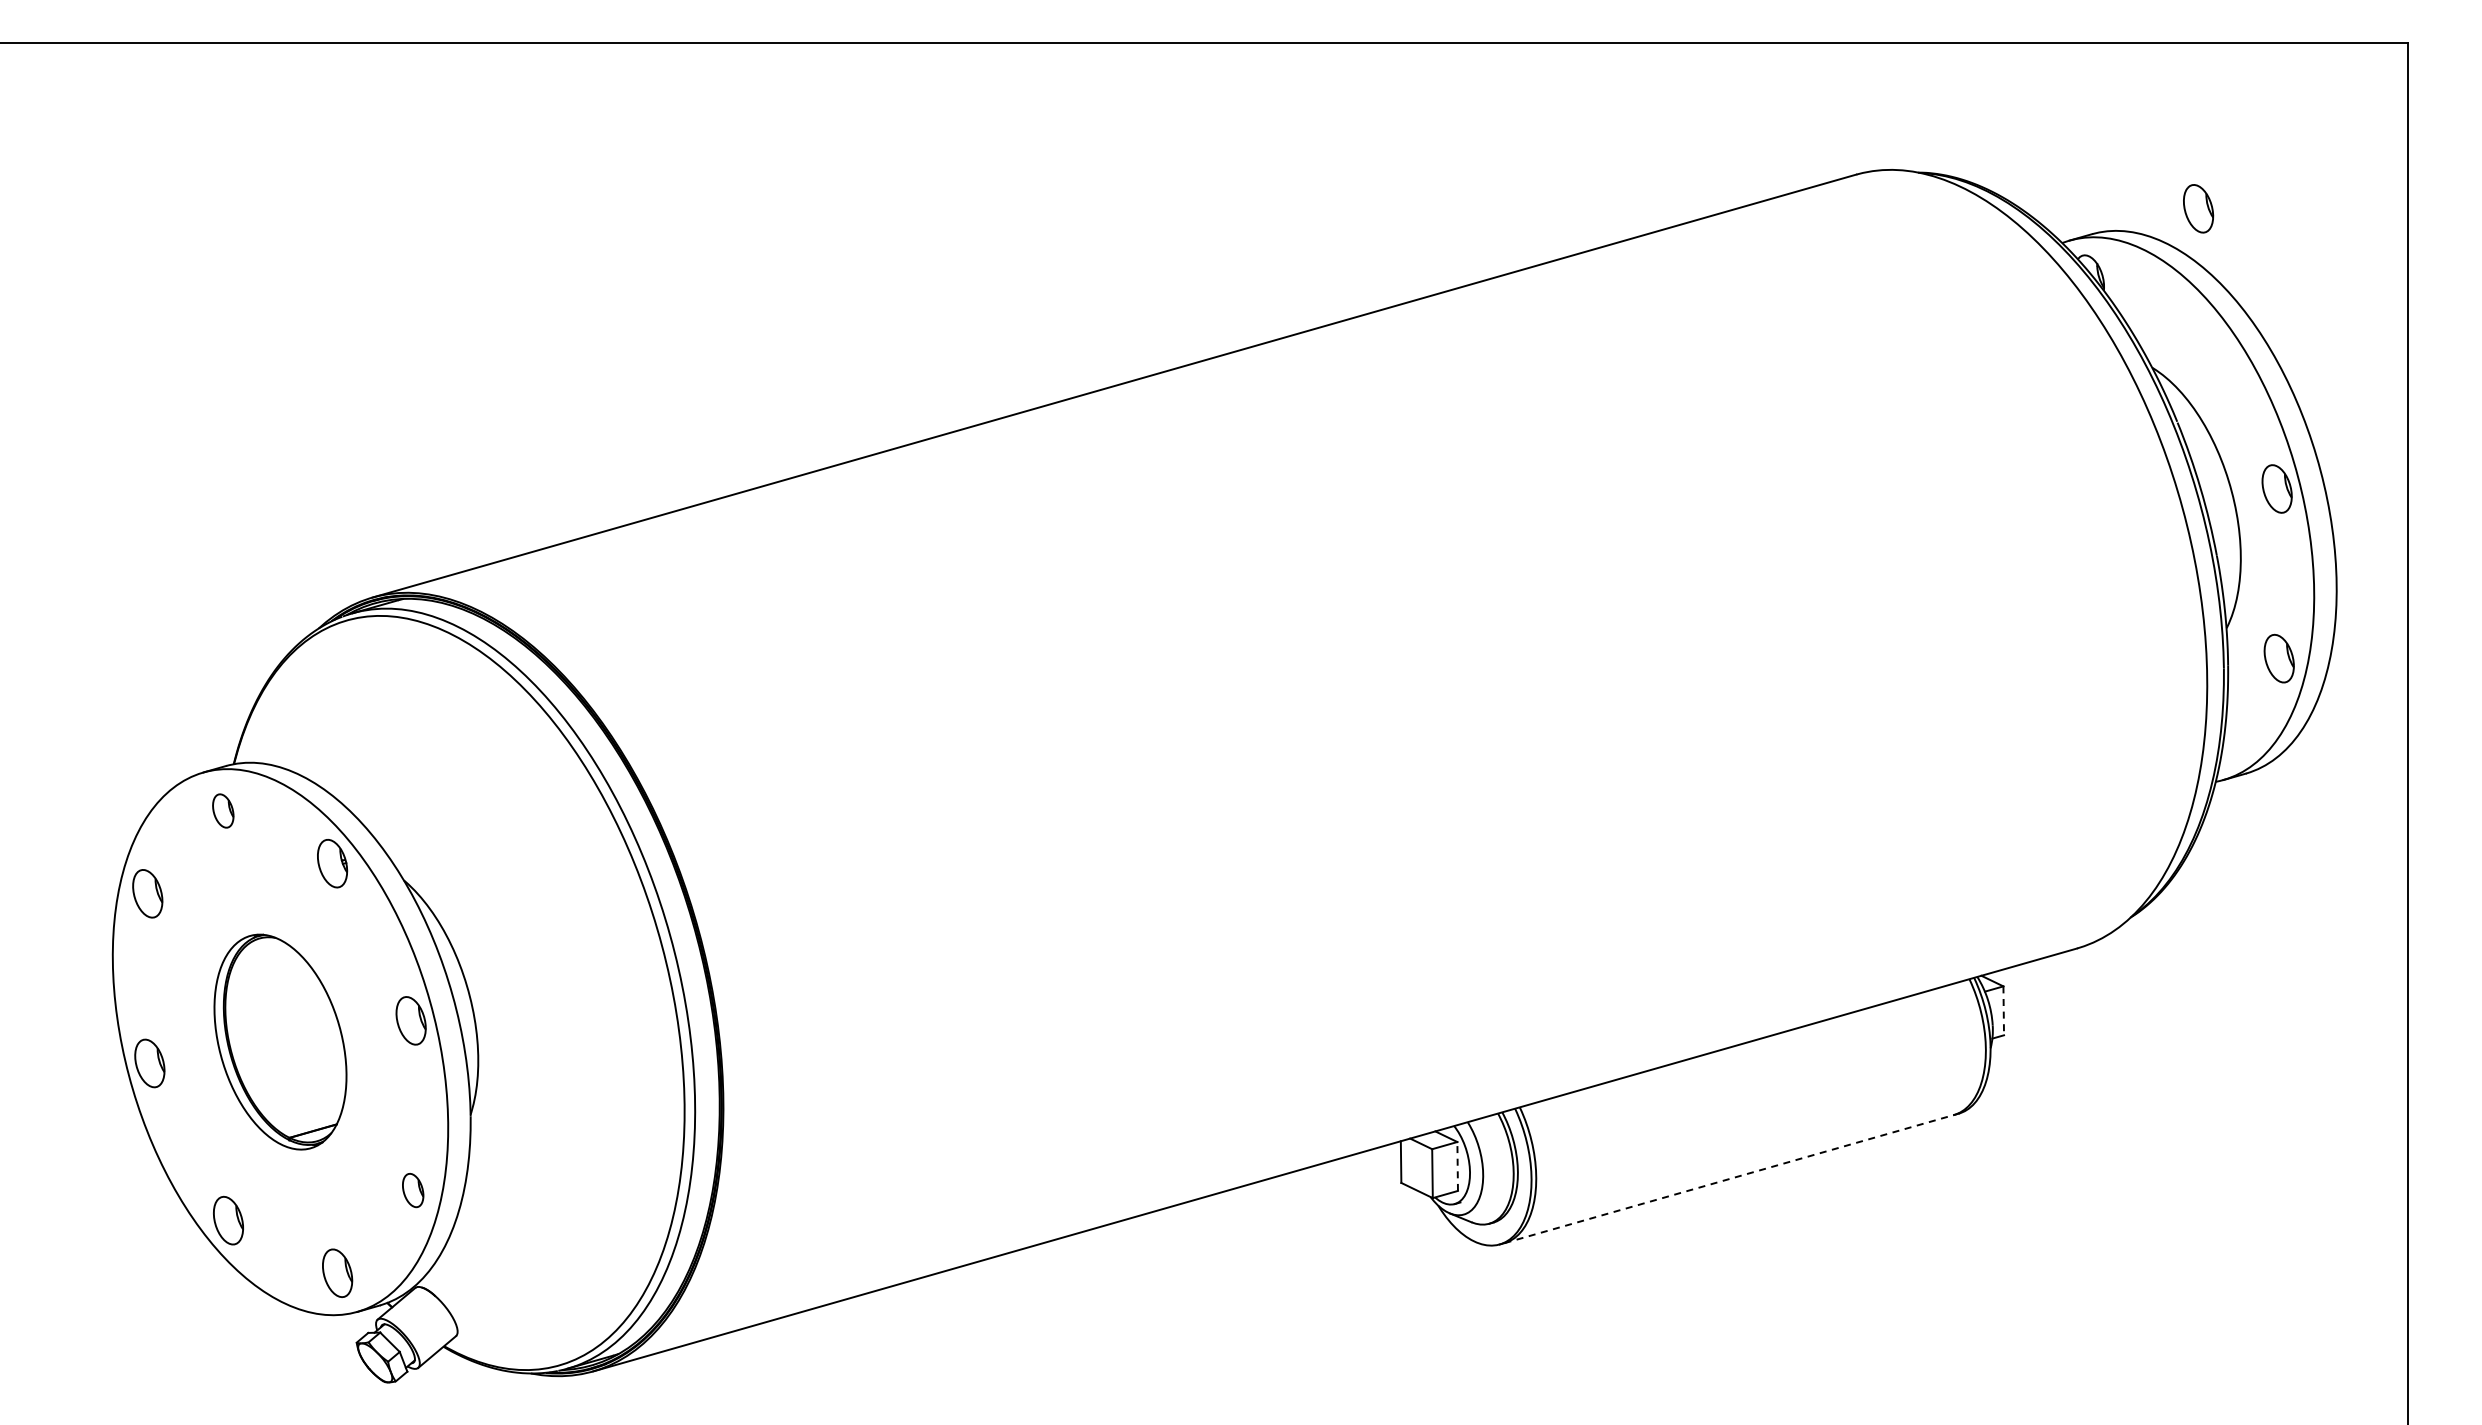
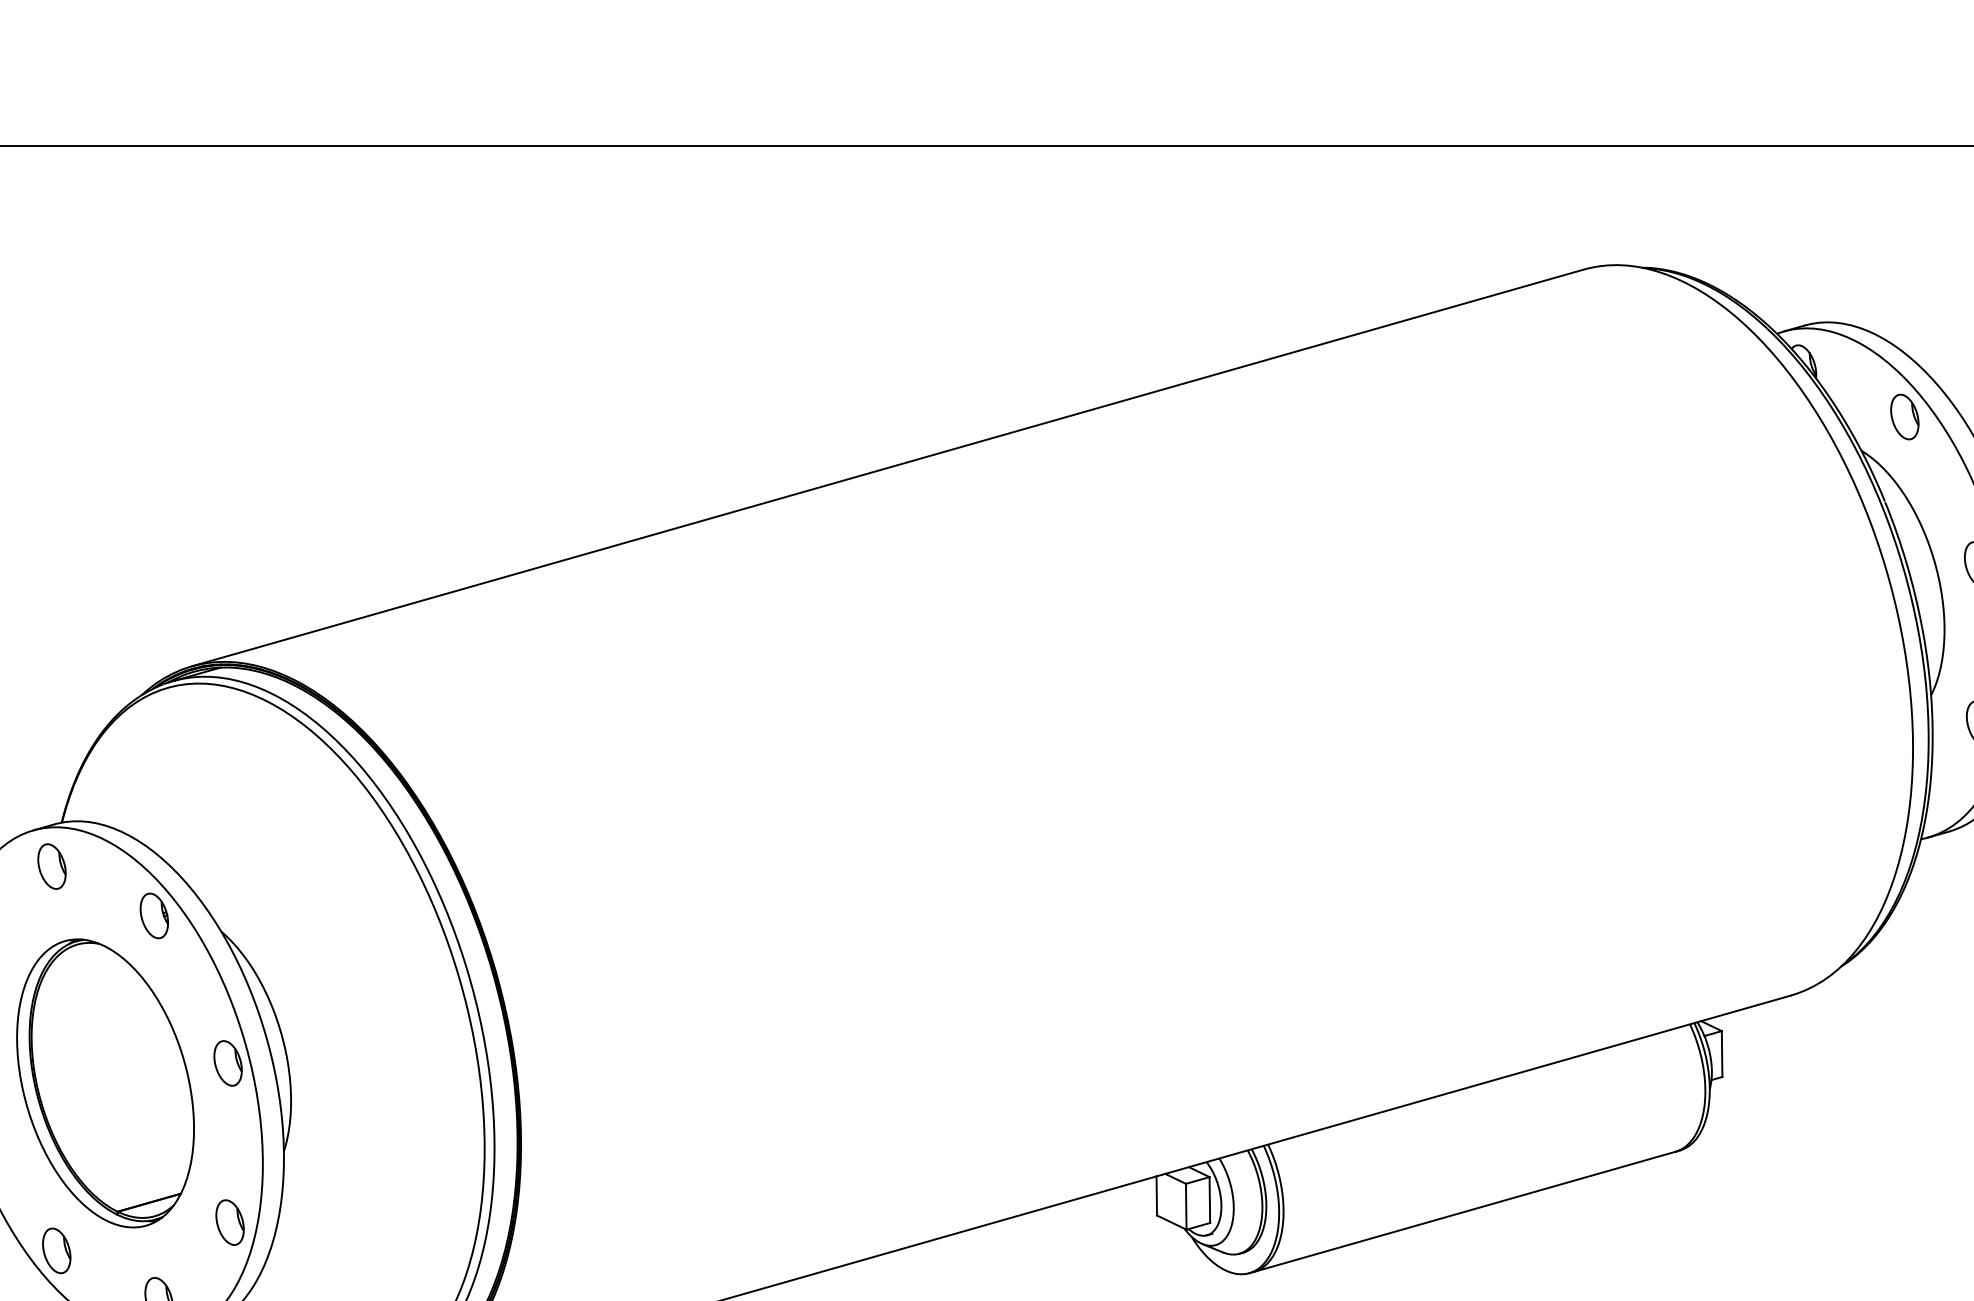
part: (2198, 208) -> (1904, 416), moved
part: (222, 810) -> (51, 866), size x1.43
line: (2003, 1011) -> (1721, 1054), dashed -> solid
part: (280, 1041) -> (105, 1082), size x1.43
line: (1457, 1165) -> (1209, 1199), dashed -> solid
line: (1729, 1179) -> (1464, 1212), dashed -> solid
part: (412, 1190) -> (229, 1222), size x1.43

